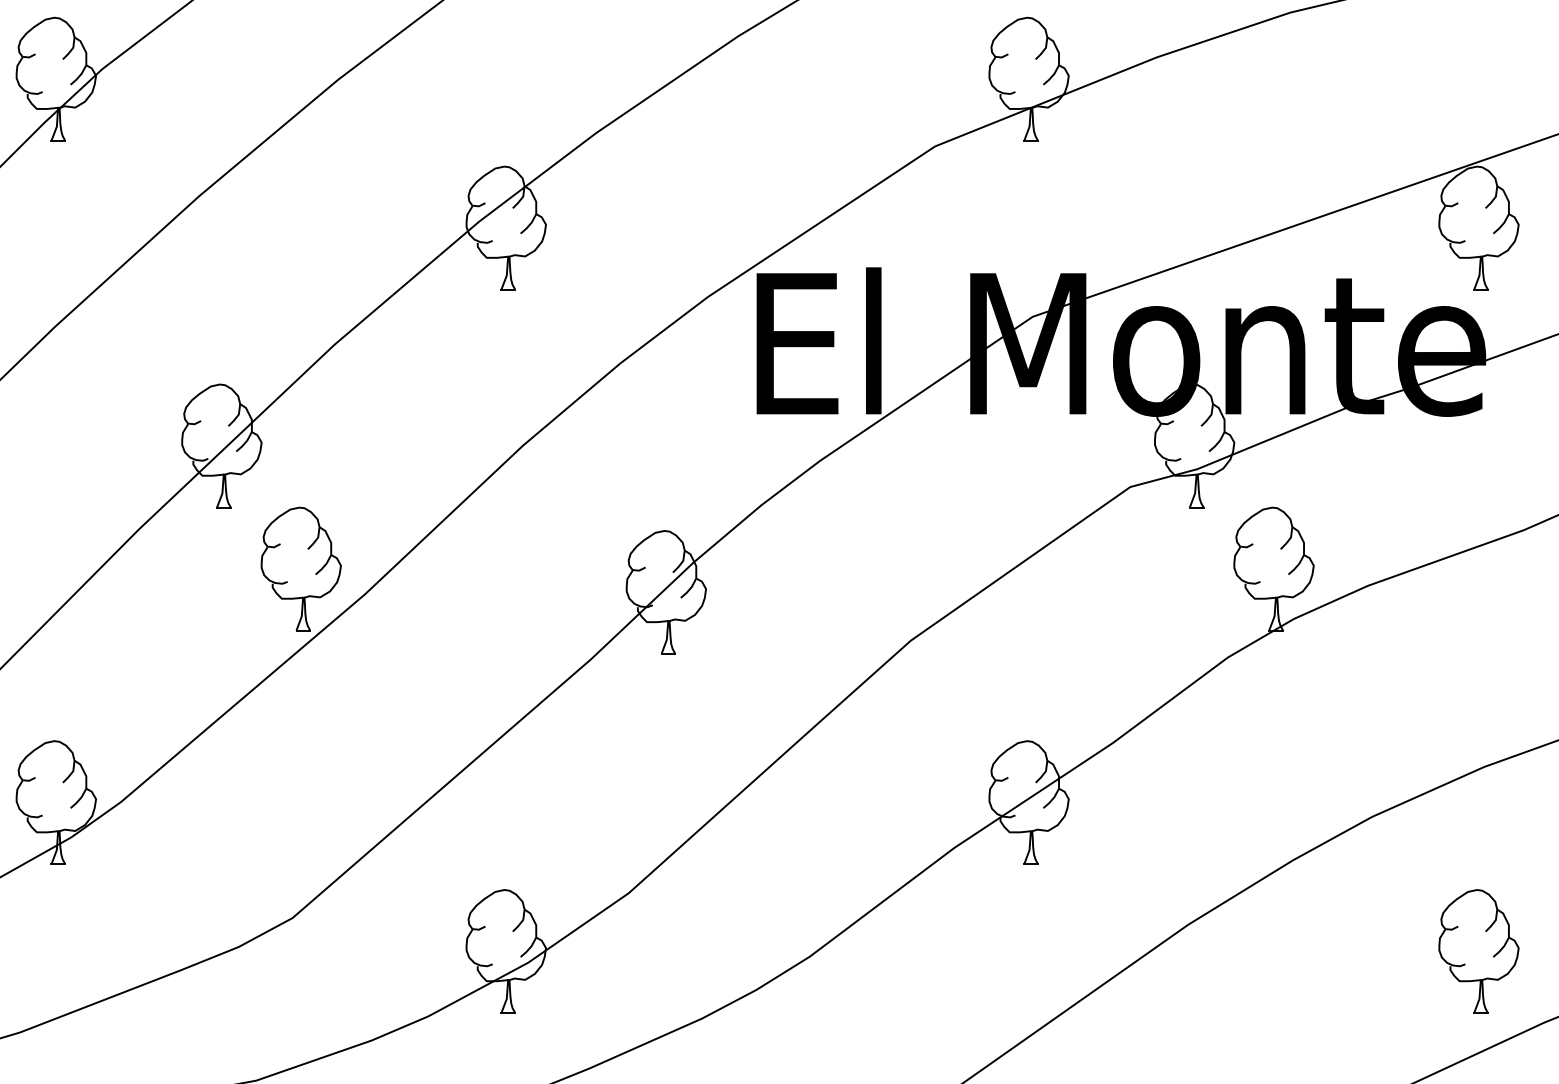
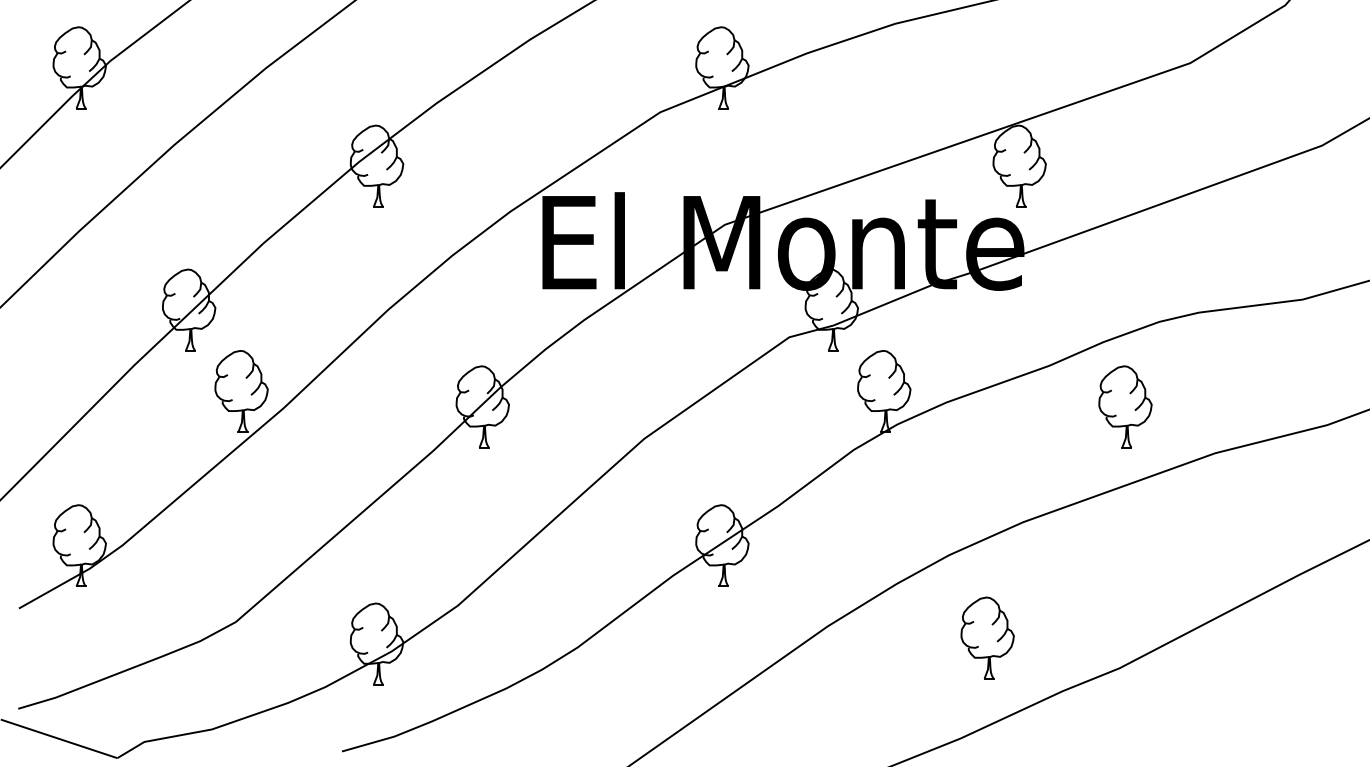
part: (1478, 950) -> (987, 637), moved

